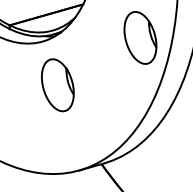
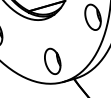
part: (57, 83) -> (52, 60), moved

